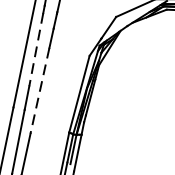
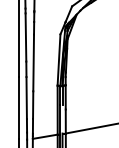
line: (35, 49) -> (25, 37), dashed -> solid
line: (39, 91) -> (33, 63), dashed -> solid

